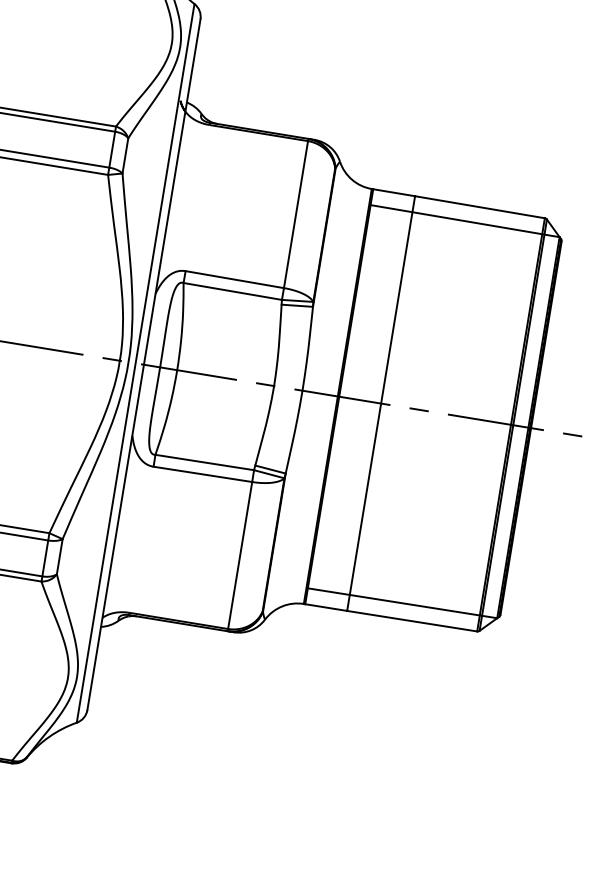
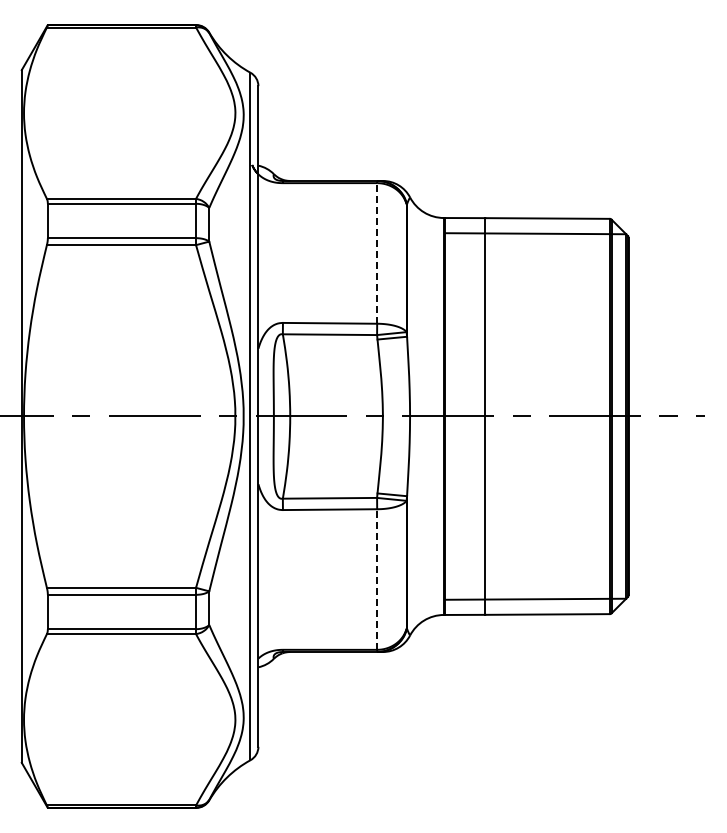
line: (296, 213) -> (377, 252), solid -> dashed
line: (240, 555) -> (377, 579), solid -> dashed

